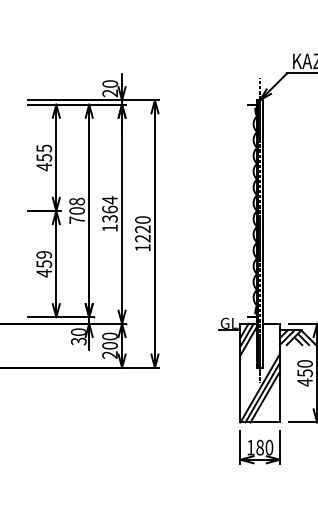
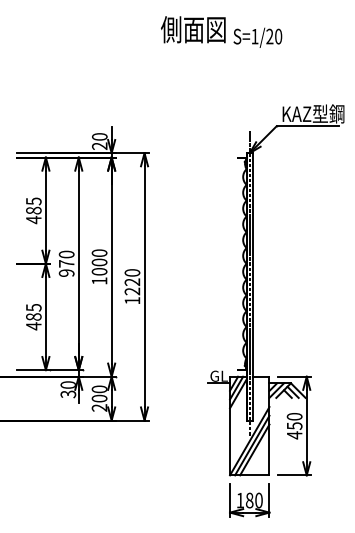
text: (43, 157) -> (33, 210), 455 -> 485
text: (109, 209) -> (99, 262), 1364 -> 1000
text: (76, 210) -> (66, 263), 708 -> 970
text: (43, 259) -> (33, 312), 459 -> 485

